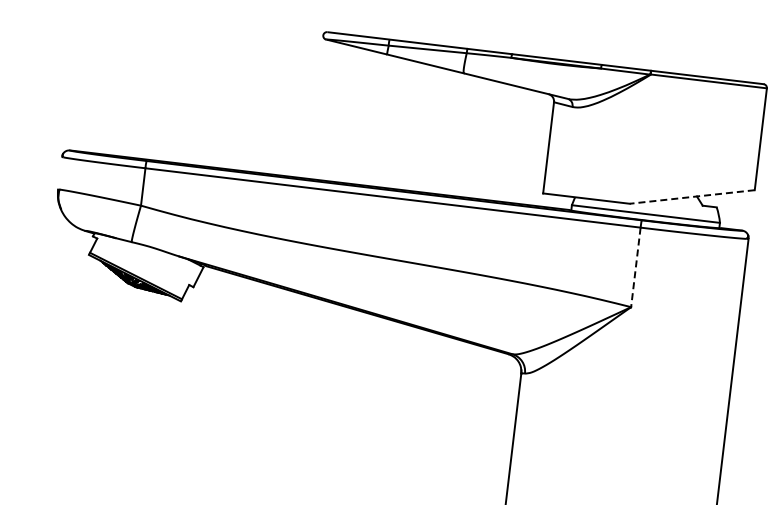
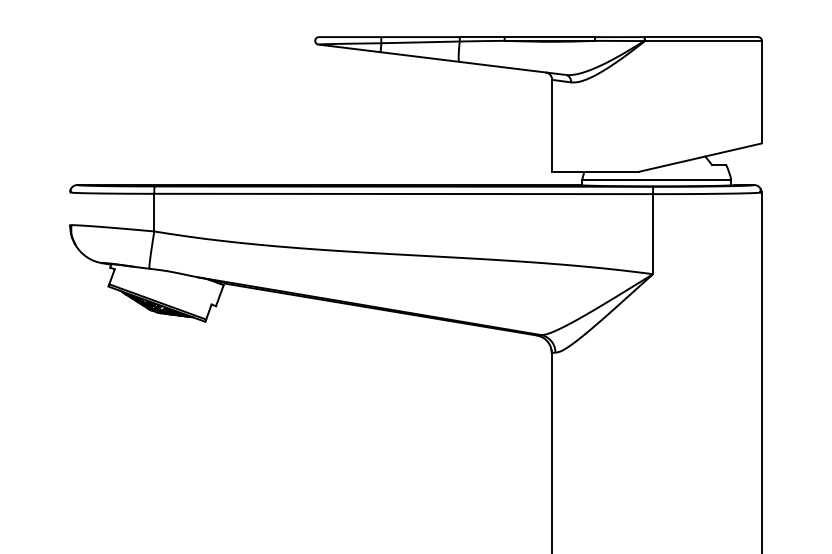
line: (692, 196) -> (700, 157), dashed -> solid
line: (636, 267) -> (653, 234), dashed -> solid

